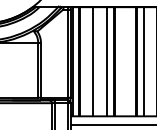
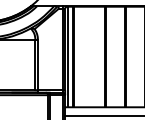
line: (93, 61) -> (86, 56), removed
line: (106, 61) -> (98, 56), removed
line: (143, 61) -> (132, 56), removed

